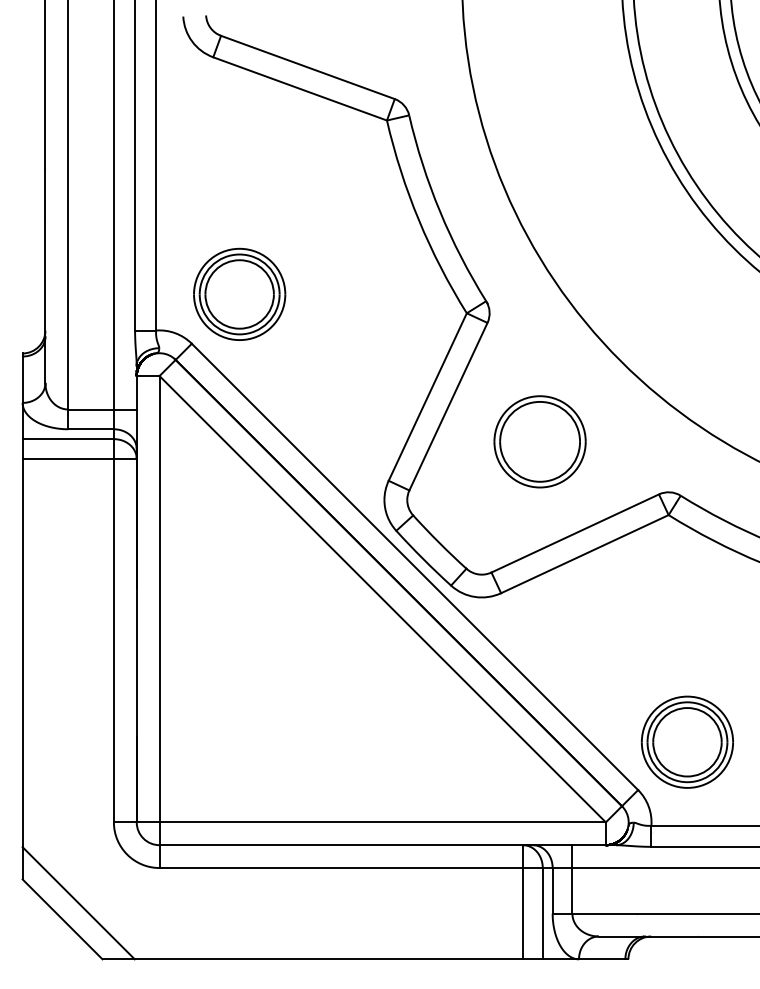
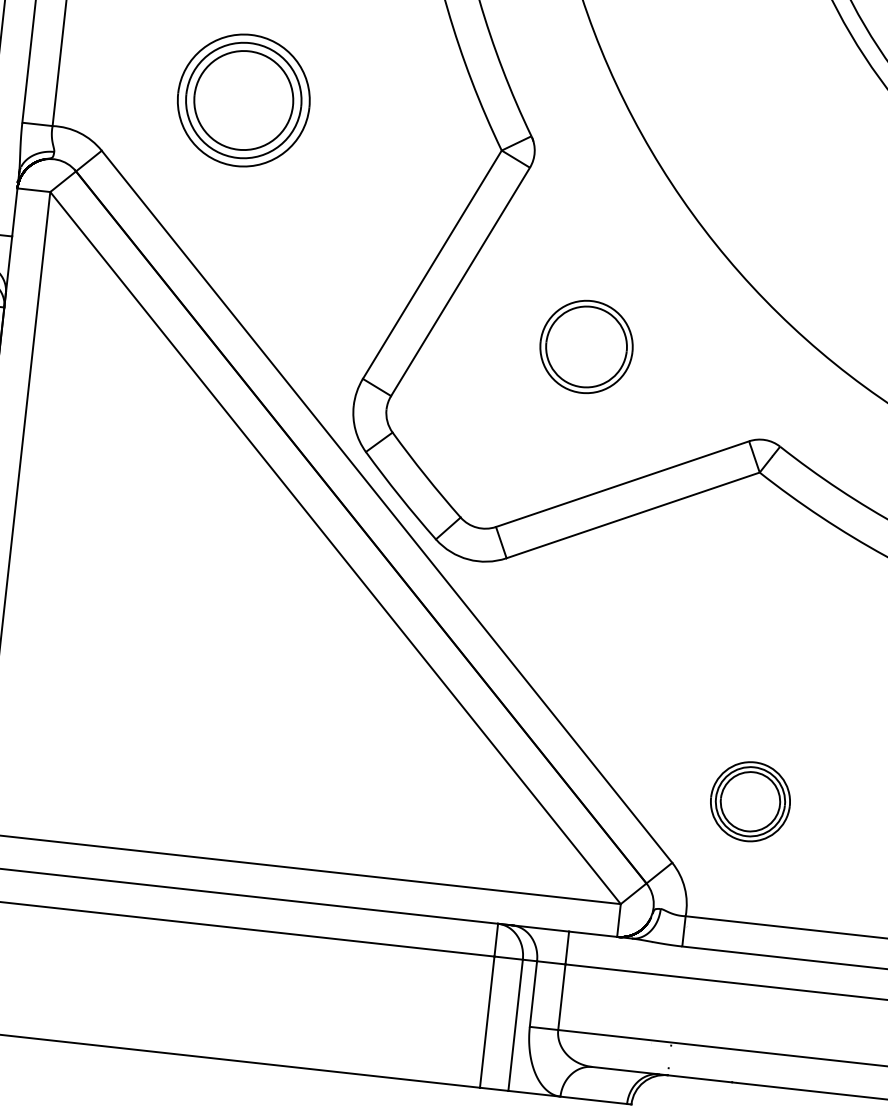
part: (239, 293) -> (243, 99), moved
part: (539, 441) -> (585, 346), size x0.7
part: (686, 741) -> (749, 800), size x0.6

